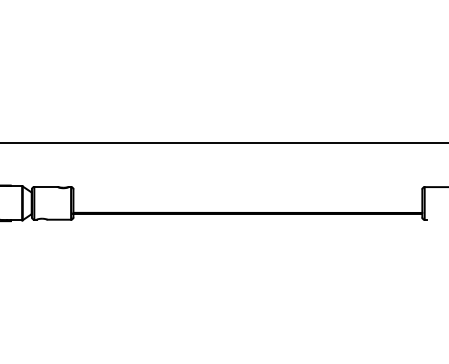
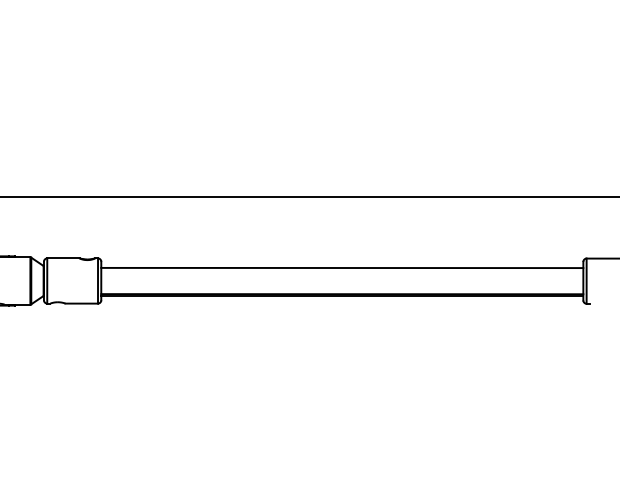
line: (247, 193) -> (341, 267), added

